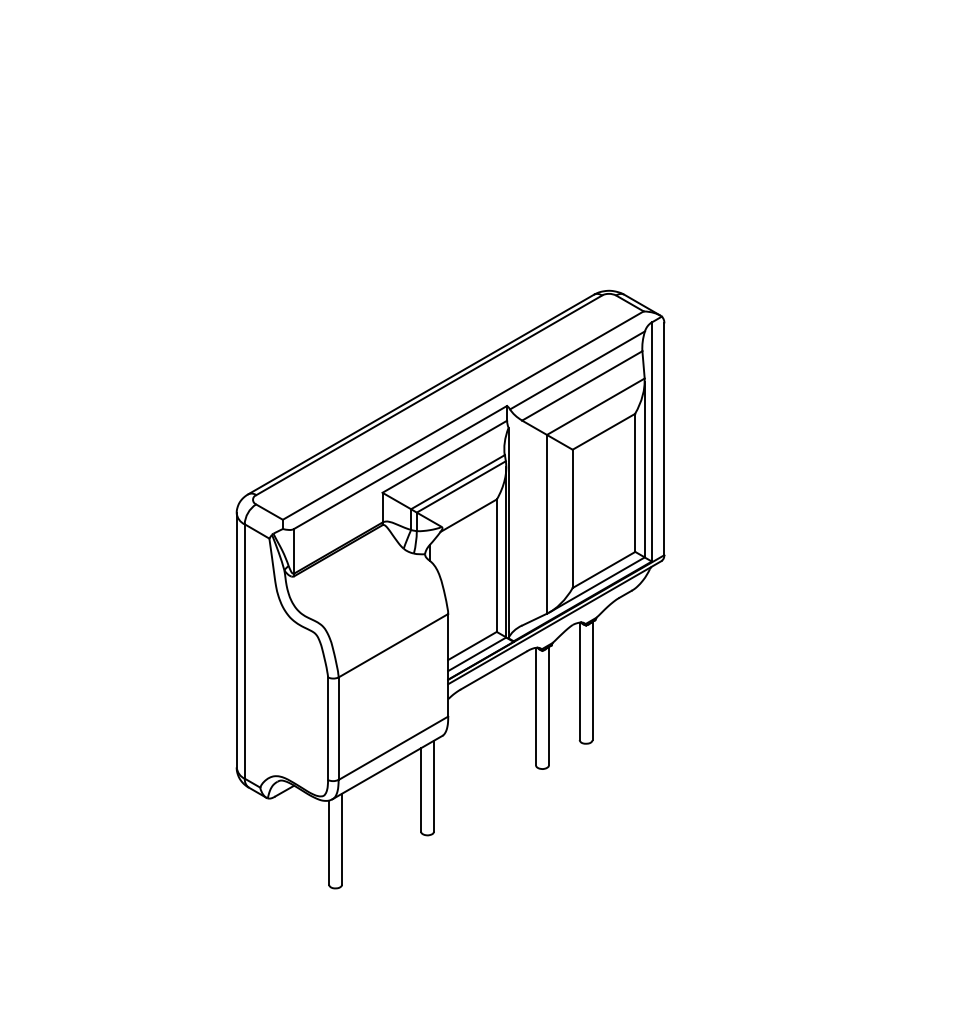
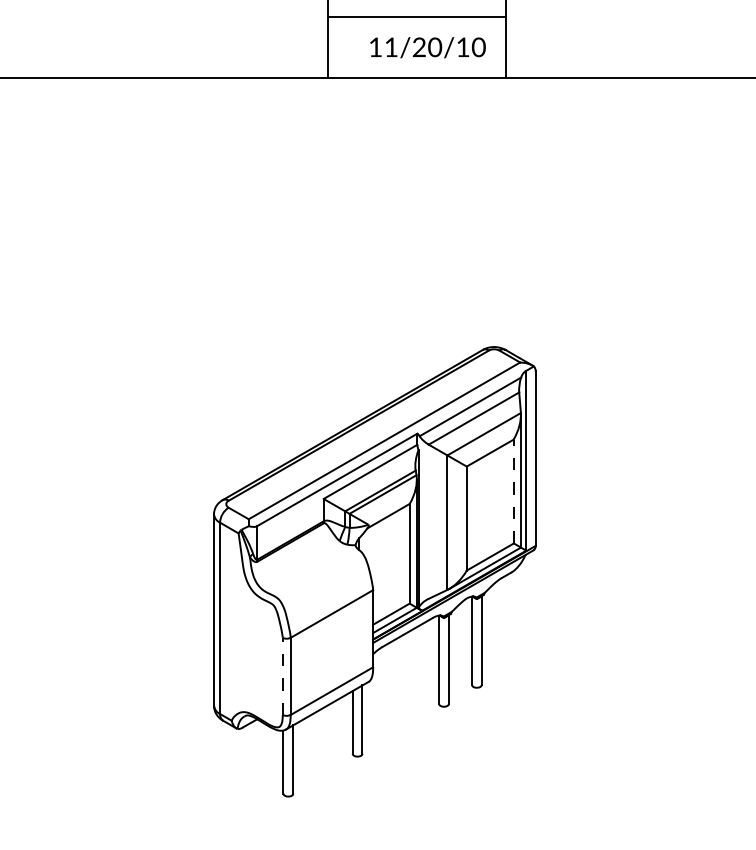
line: (634, 482) -> (513, 491), solid -> dashed
line: (327, 728) -> (282, 676), solid -> dashed

